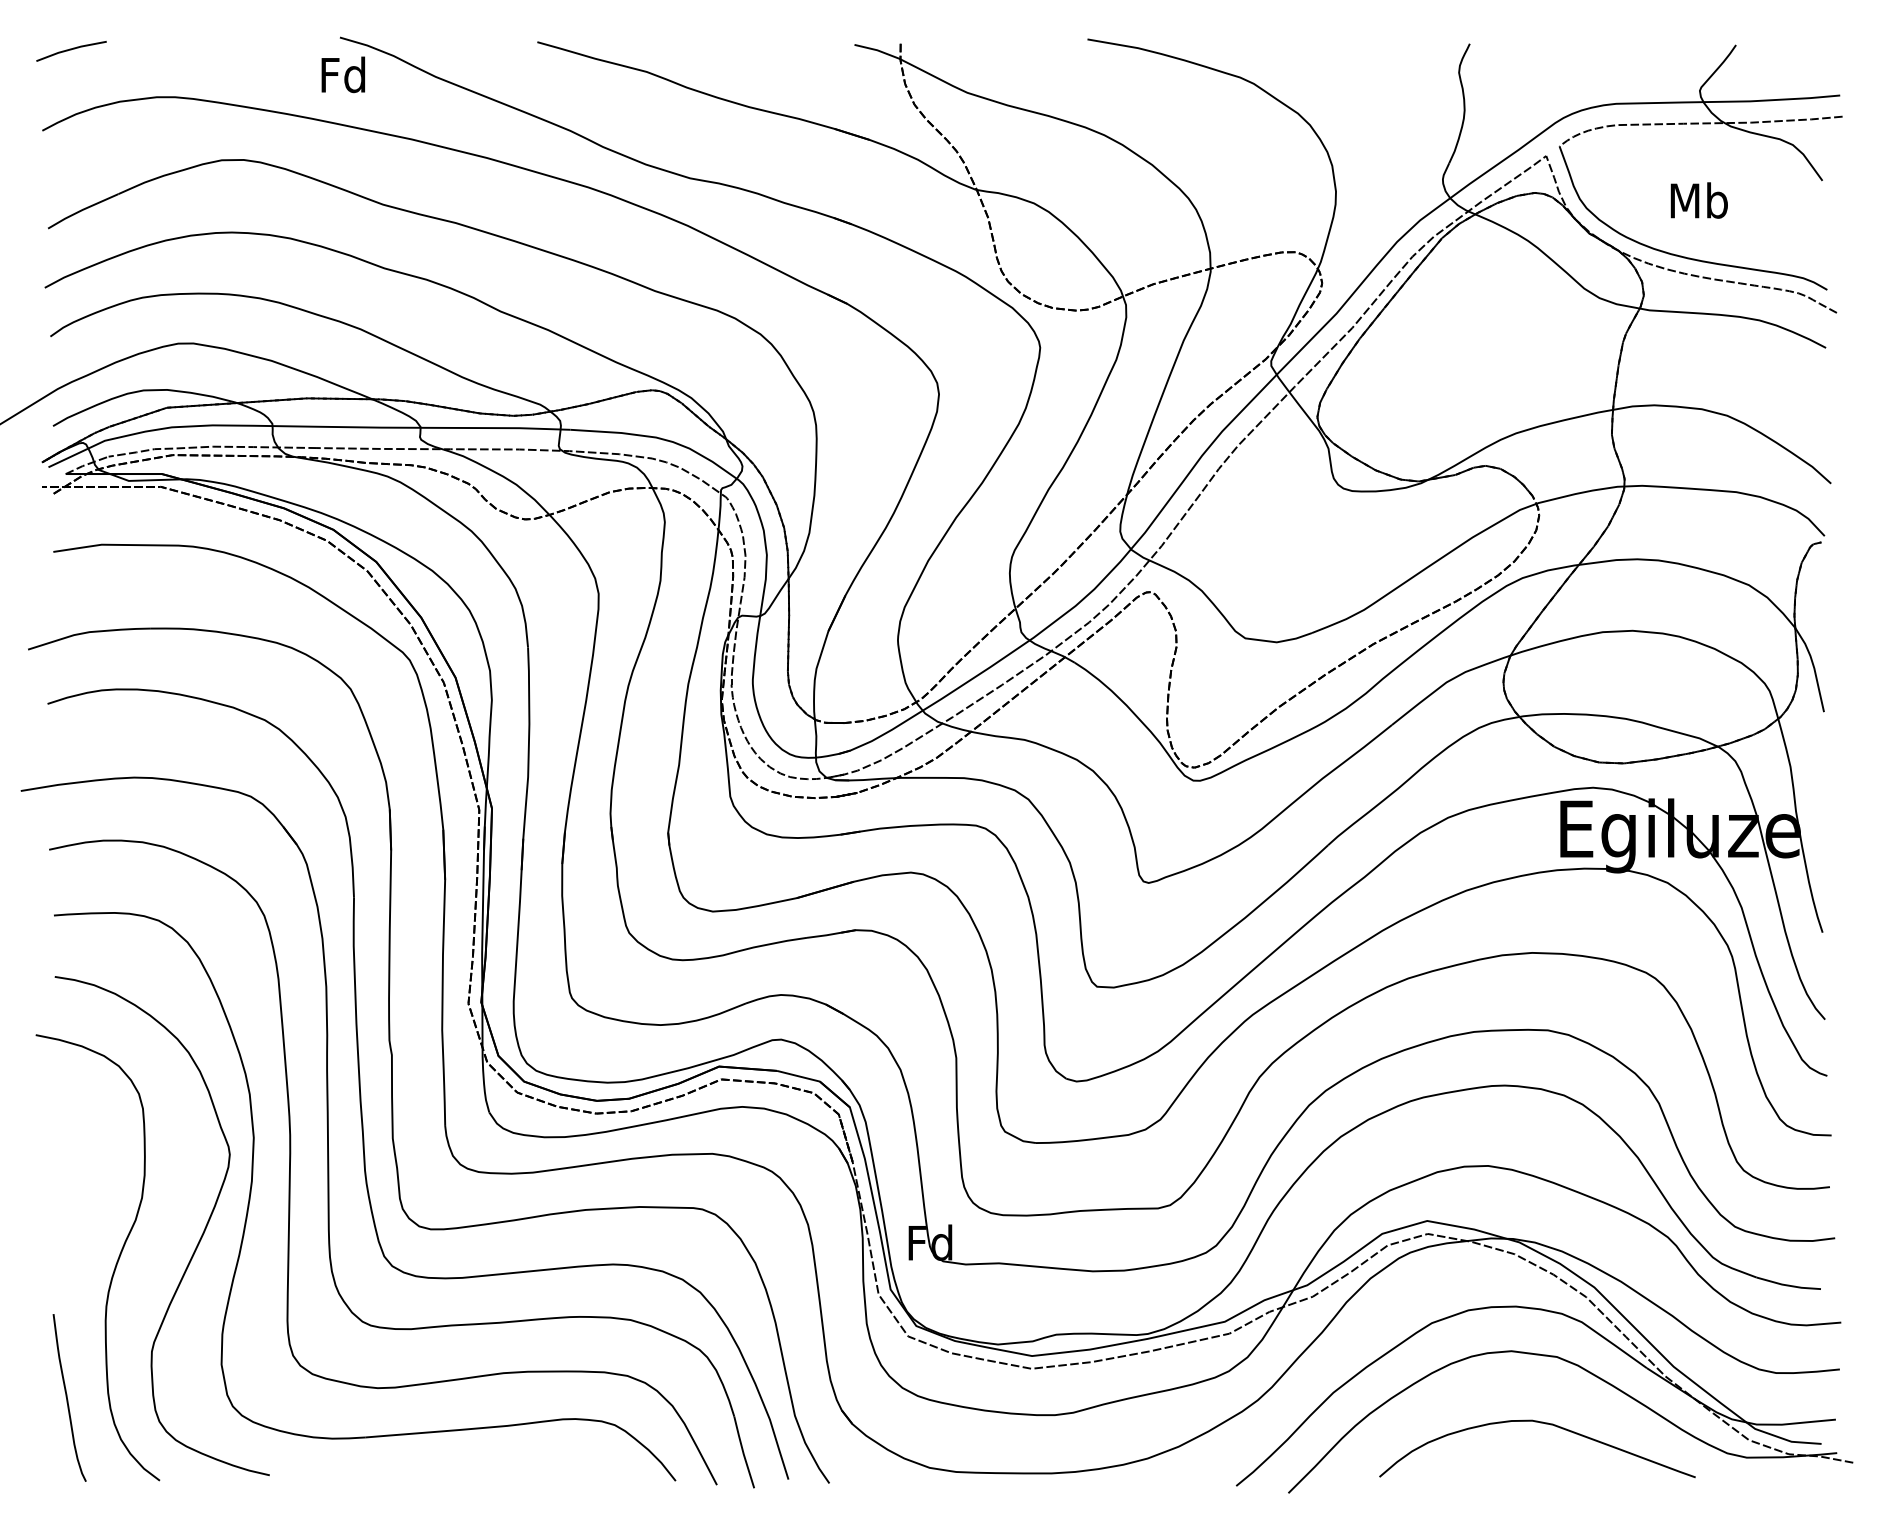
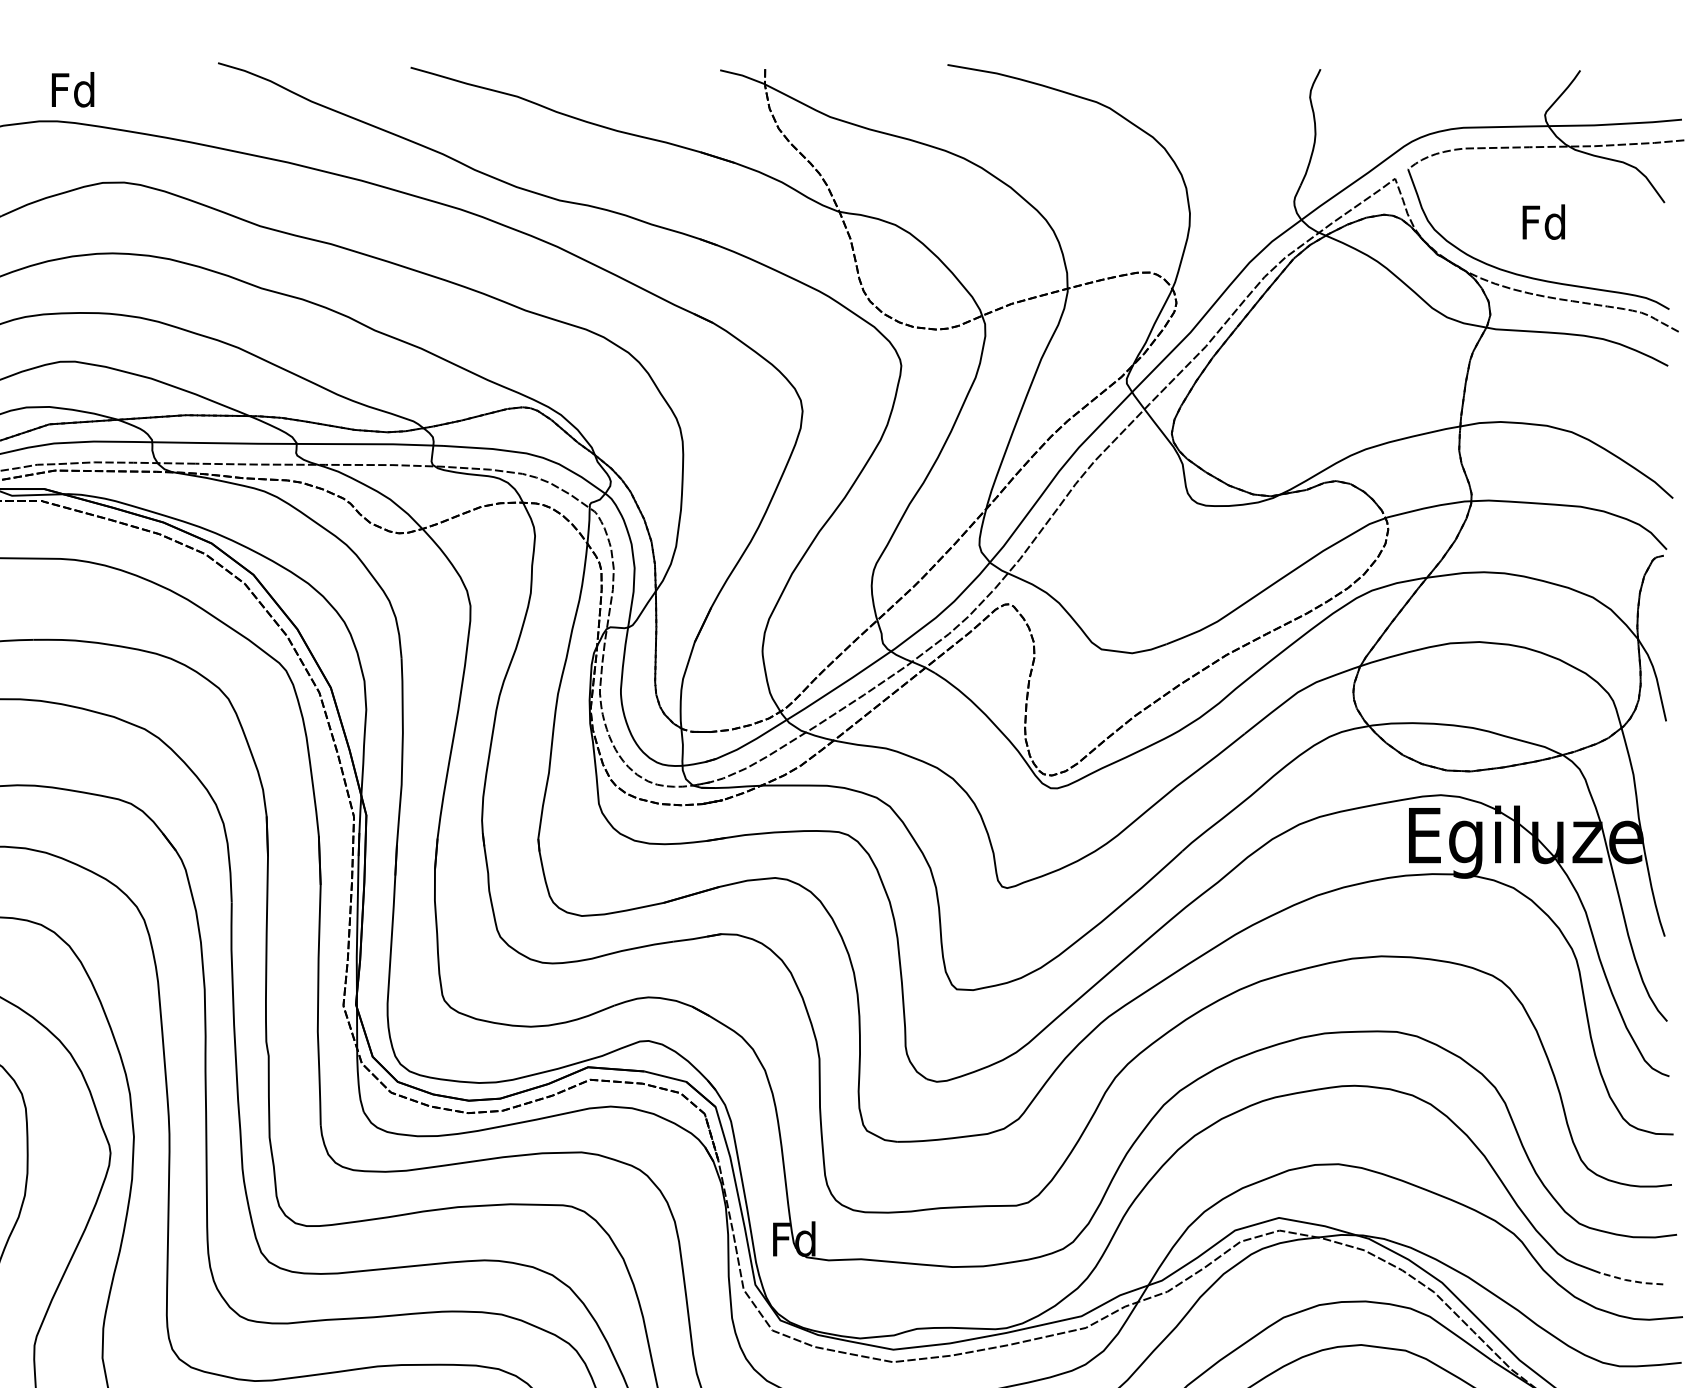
text: (342, 74) -> (72, 89), moved
text: (1698, 200) -> (1543, 222), Mb -> Fd
line: (1787, 1285) -> (1630, 1280), solid -> dashed

